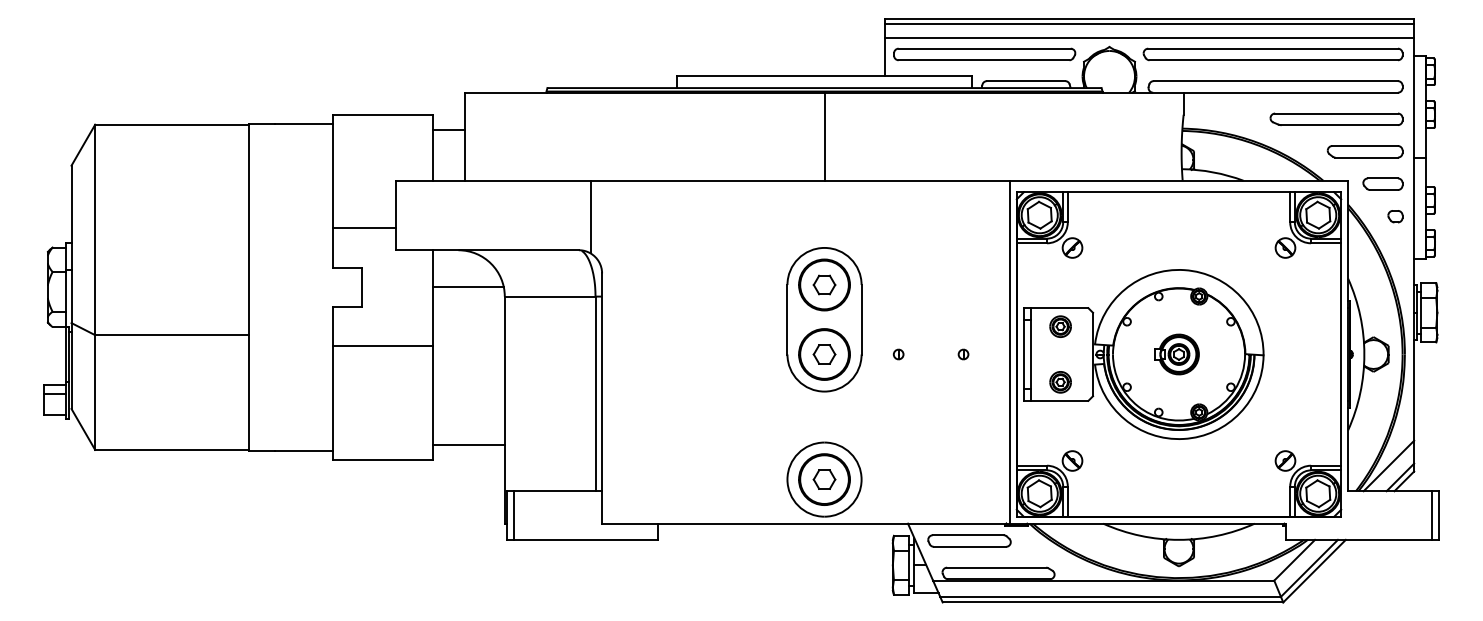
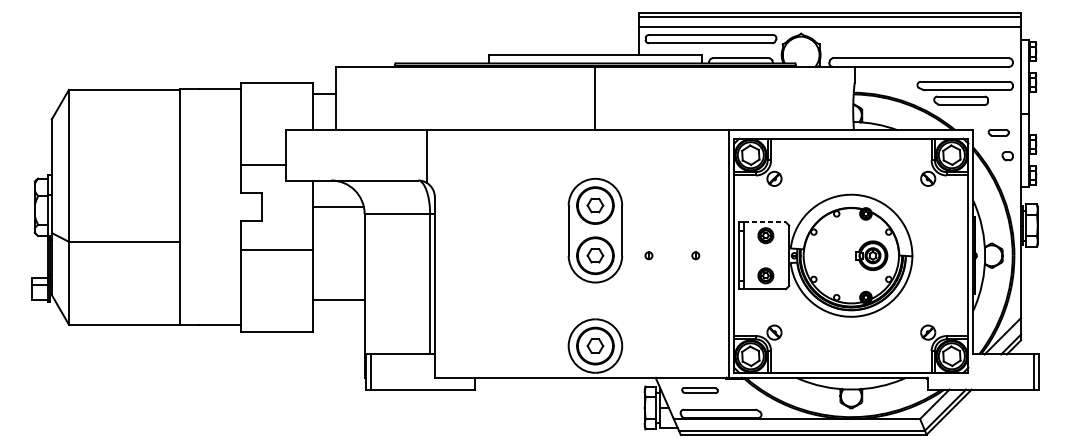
part: (1272, 54) -> (918, 39), removed
part: (1364, 151) -> (960, 100), moved
part: (1382, 183) -> (998, 132), size x0.7
line: (1059, 308) -> (765, 222), solid -> dashed
part: (1176, 354) -> (871, 255), moved
line: (468, 444) -> (338, 299), moved
part: (969, 540) -> (700, 390), size x0.6

